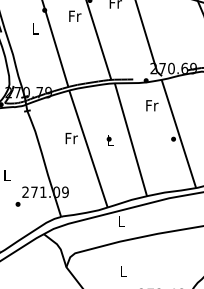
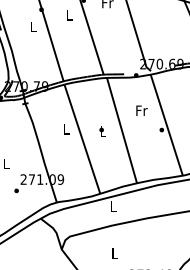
text: (74, 16) -> (69, 15), Fr -> L
text: (151, 105) -> (141, 110), moved
text: (71, 138) -> (66, 129), Fr -> L

